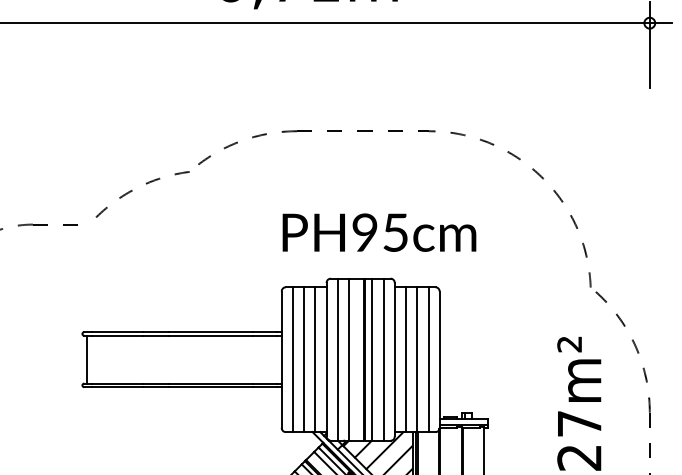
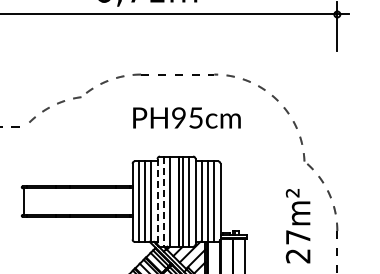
text: (378, 231) -> (186, 117), moved
line: (326, 359) -> (157, 201), solid -> dashed
line: (337, 361) -> (163, 202), solid -> dashed

